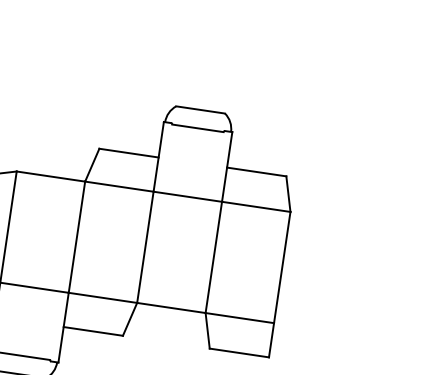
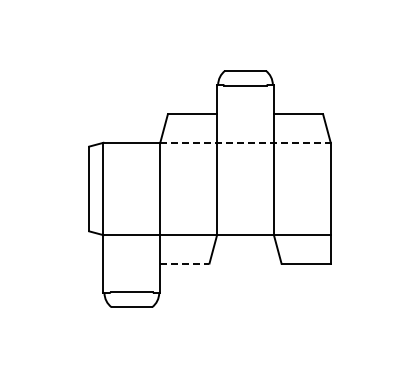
line: (189, 196) -> (246, 142), solid -> dashed
line: (92, 331) -> (184, 263), solid -> dashed

